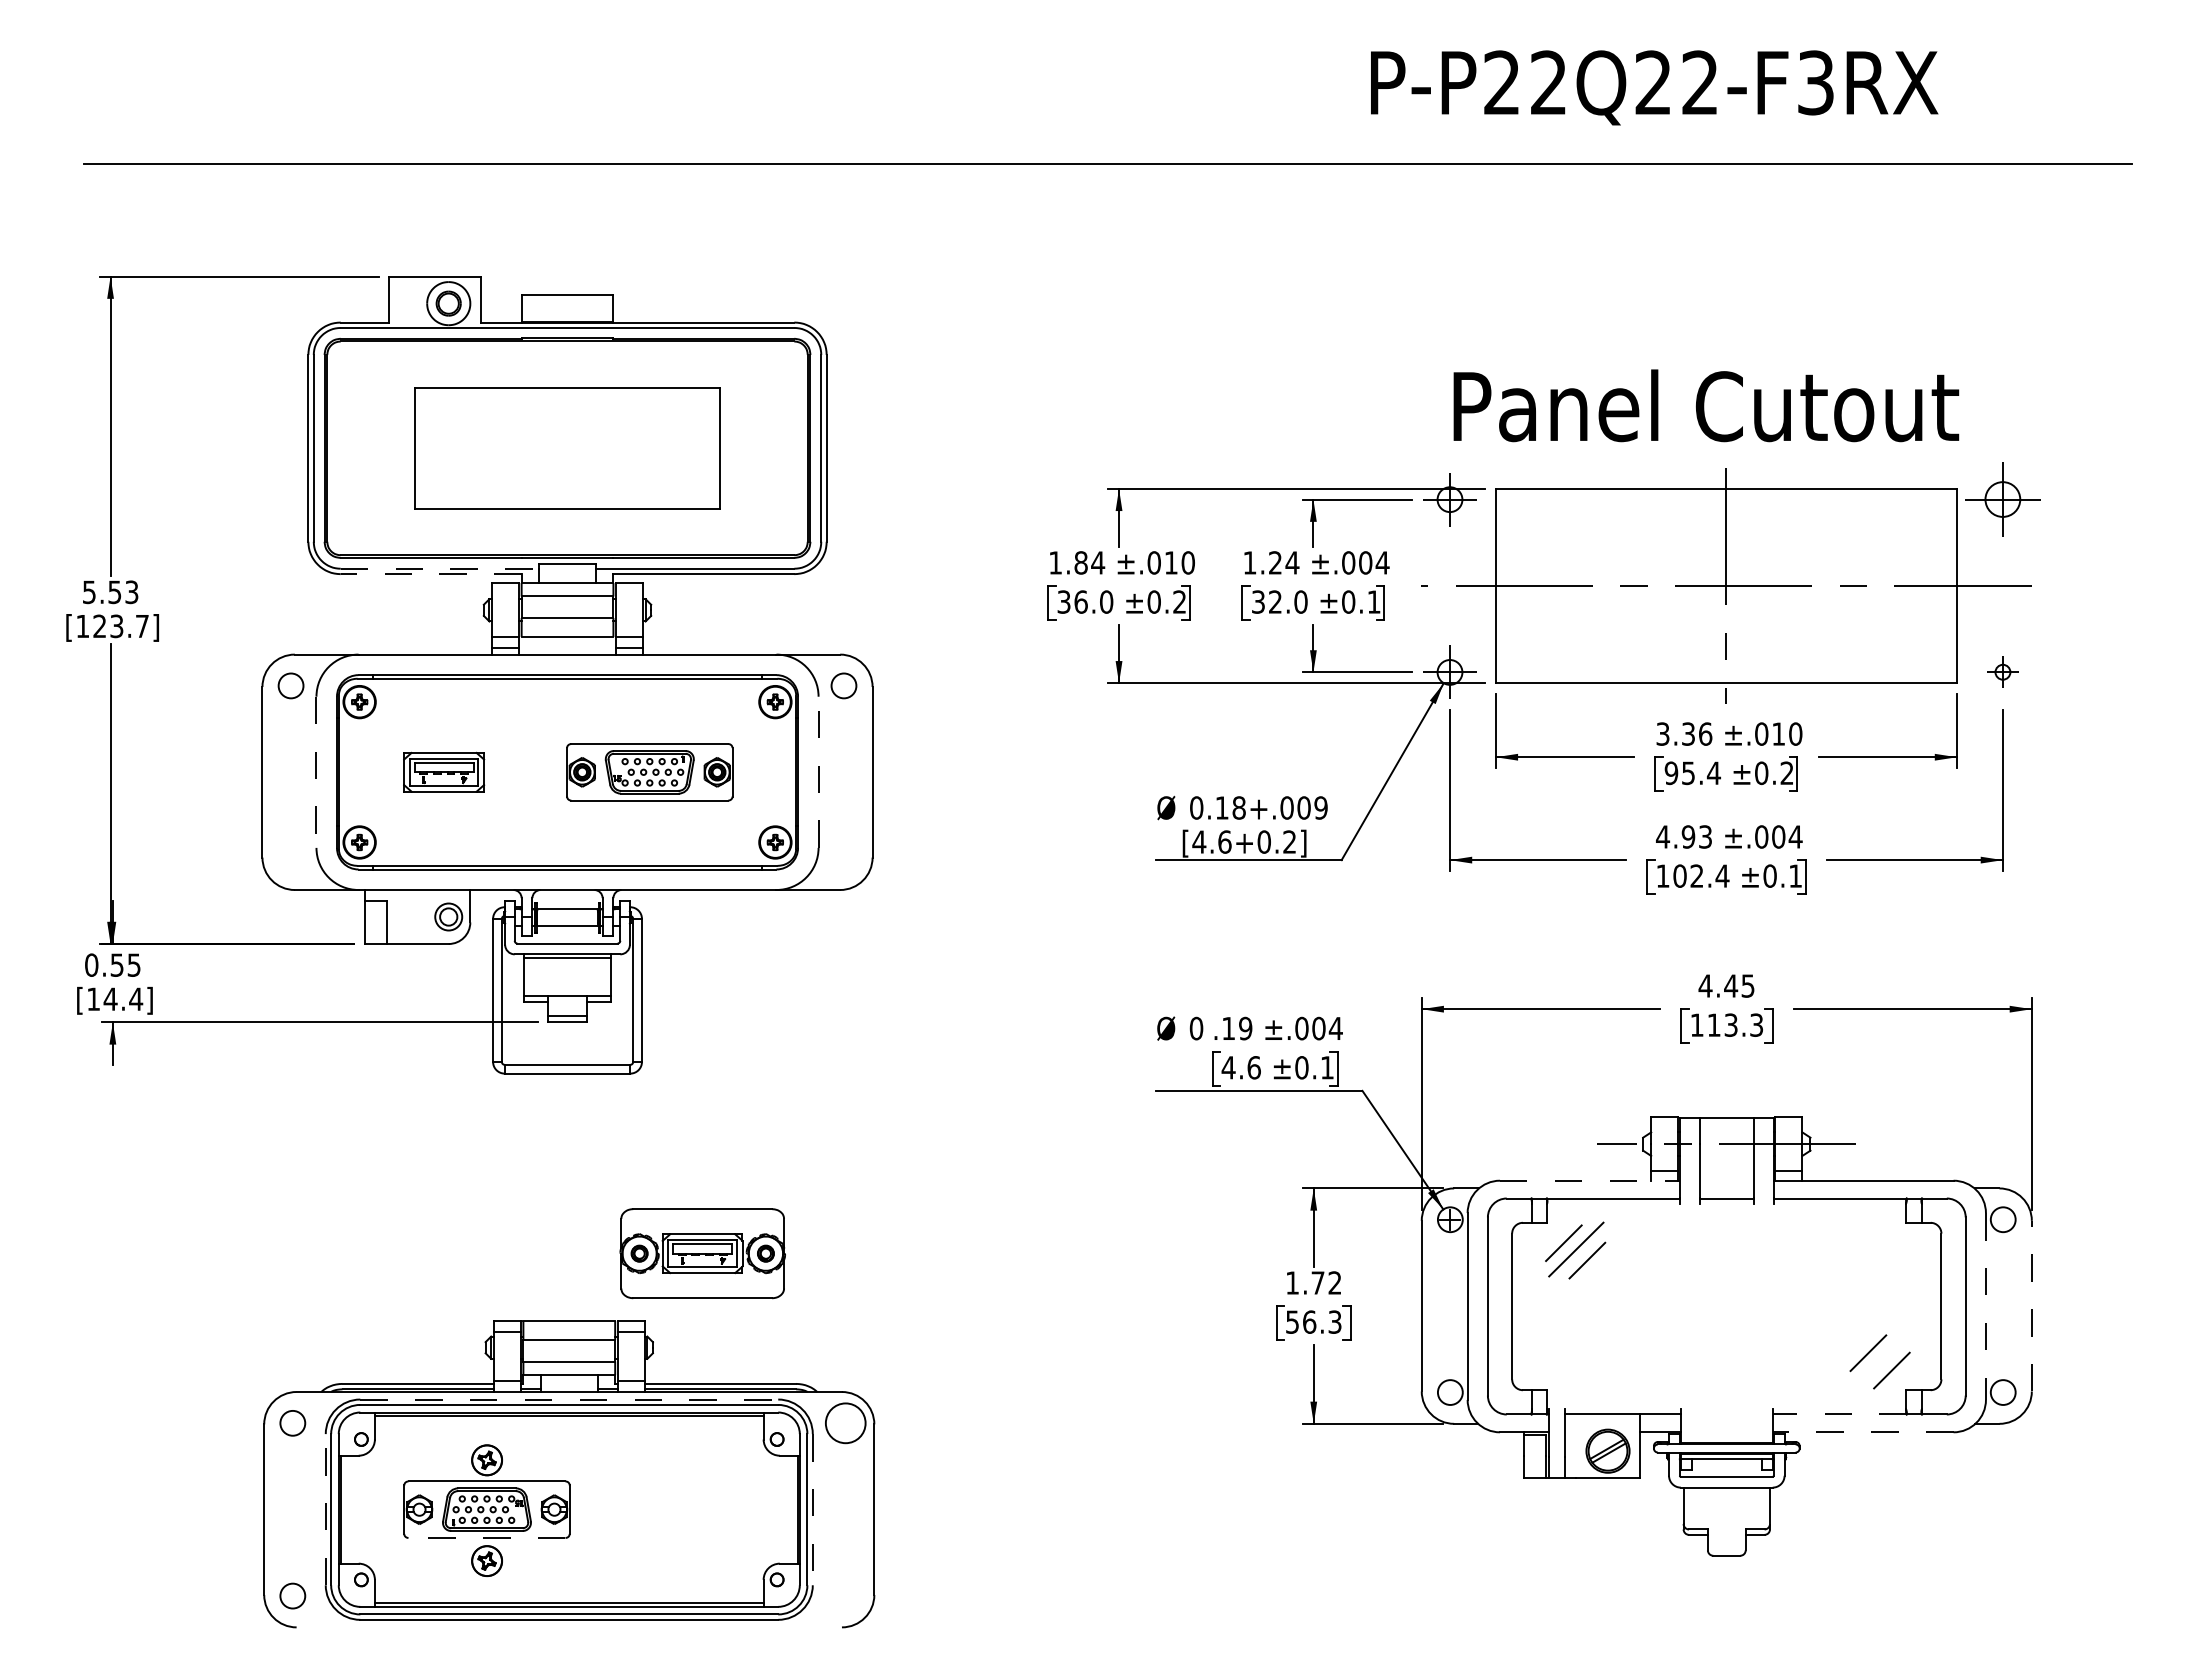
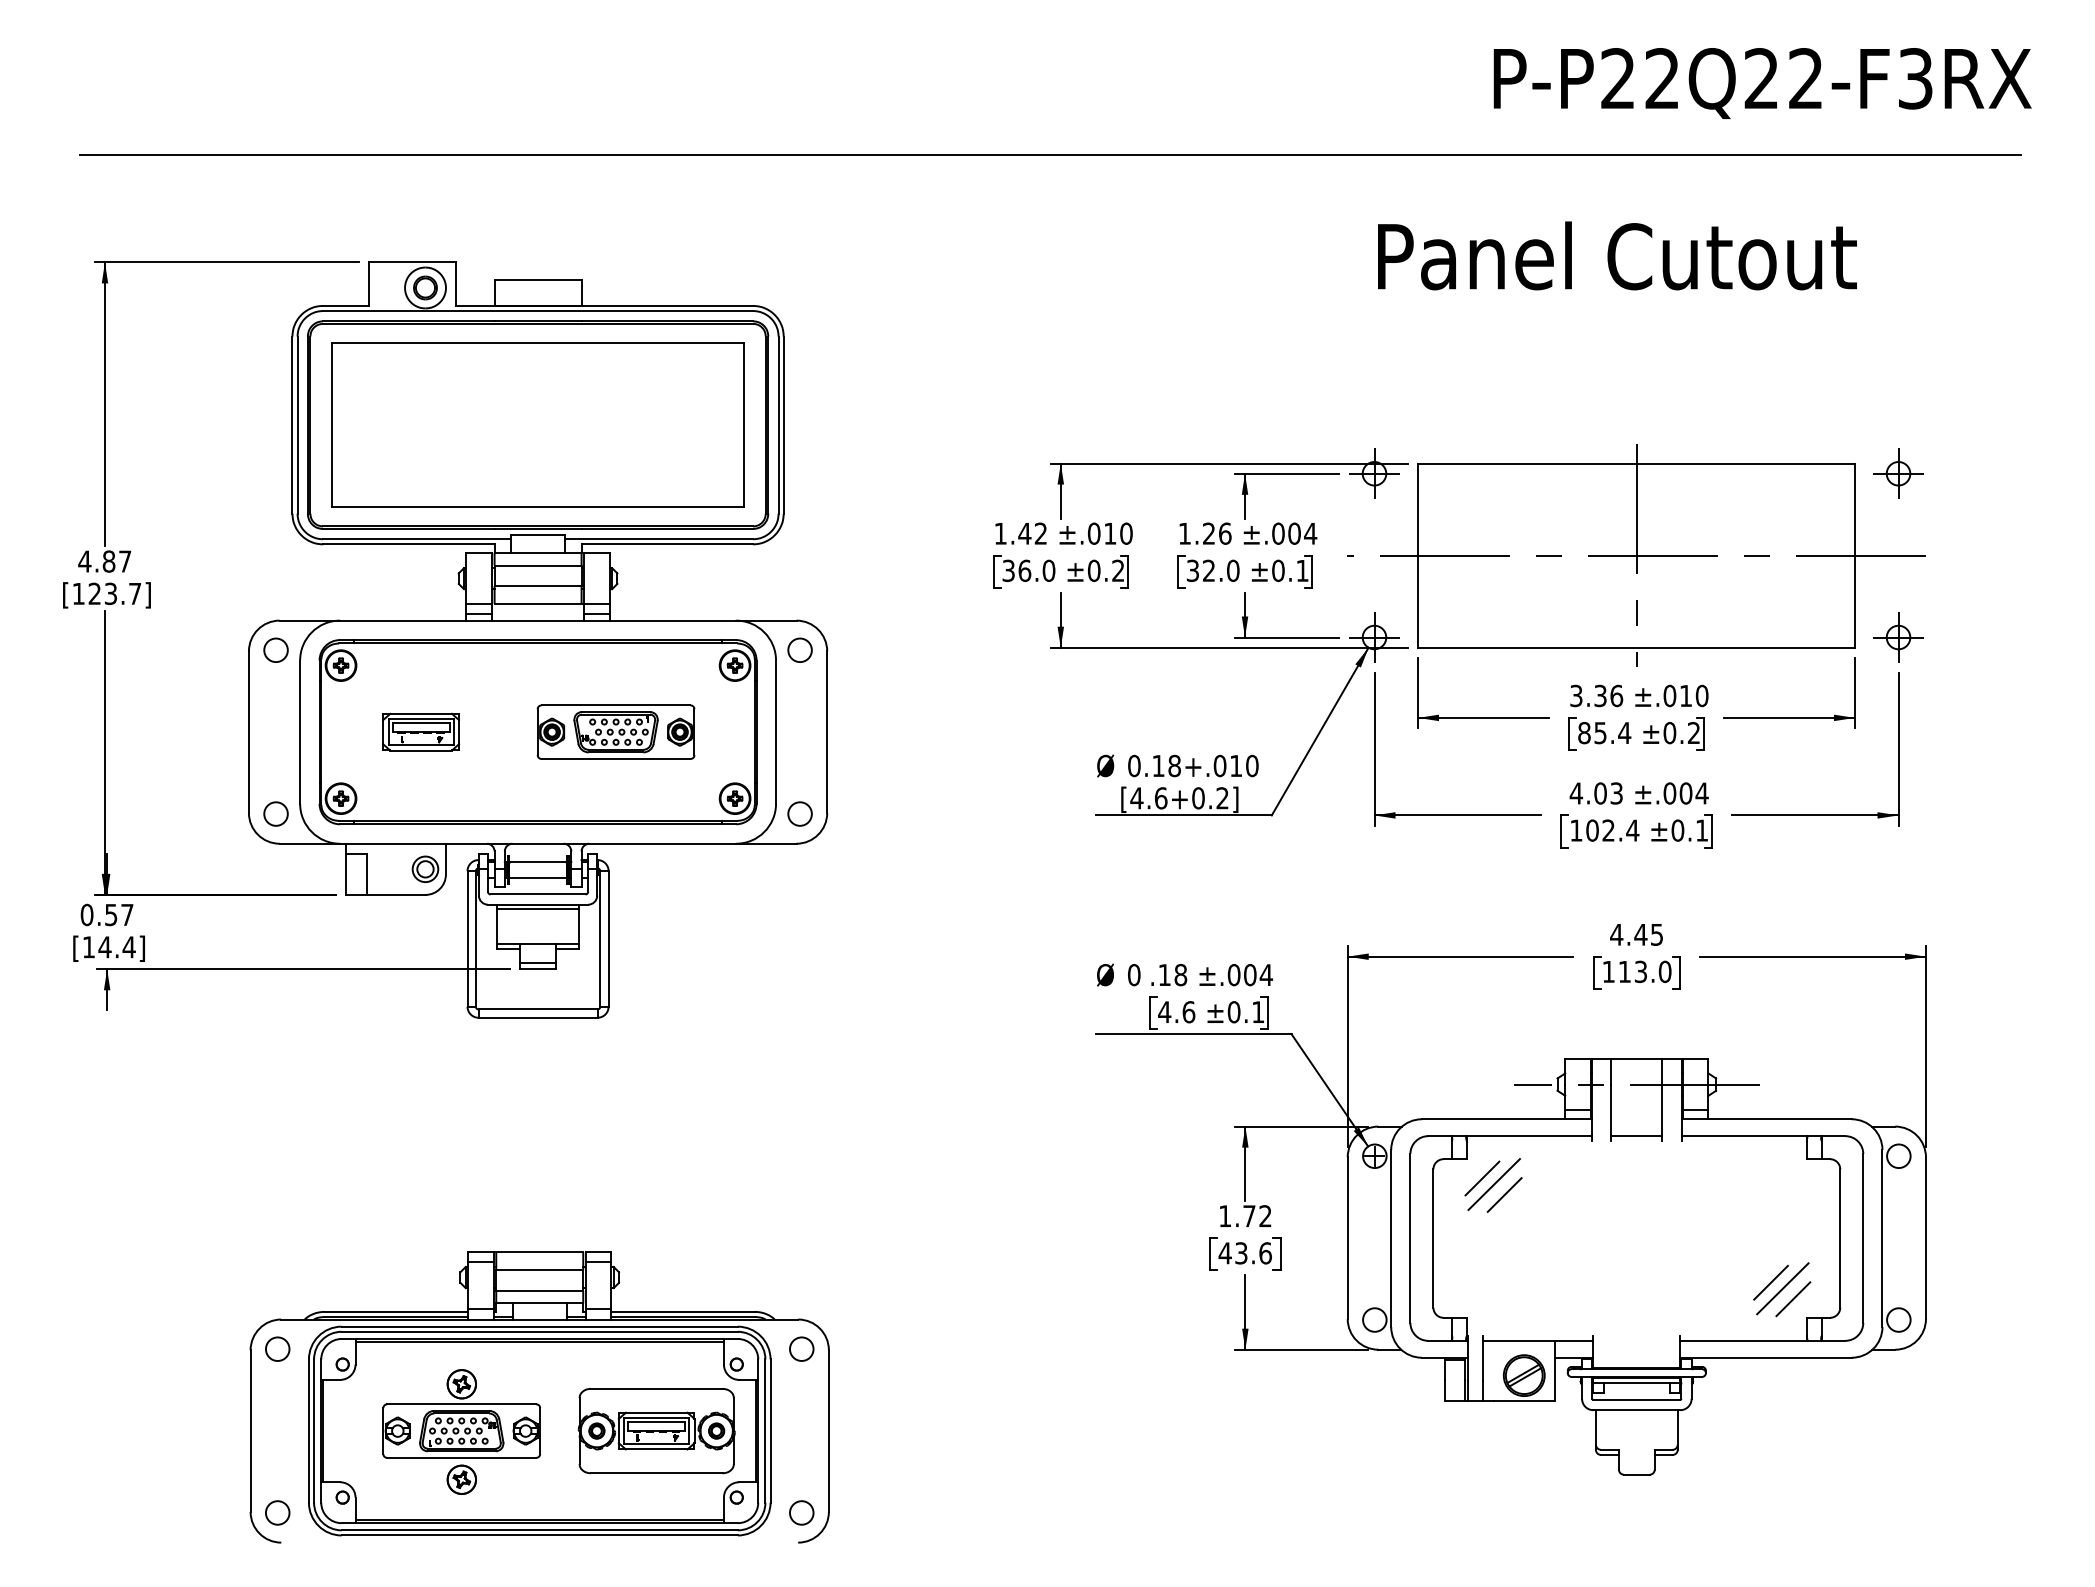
text: (1654, 87) -> (1762, 83), moved
text: (1706, 405) -> (1617, 255), moved
part: (567, 448) -> (538, 425), size x1.43
part: (2002, 499) -> (1898, 473), size x0.71
text: (1089, 562) -> (1032, 533), 1.84 -> 1.42
text: (1292, 562) -> (1225, 533), 1.24 -> 1.26
line: (440, 568) -> (417, 539), dashed -> solid
line: (430, 574) -> (408, 544), dashed -> solid
text: (110, 592) -> (104, 561), 5.53 -> 4.87
part: (2002, 671) -> (1898, 636), size x1.67
line: (316, 772) -> (300, 732), dashed -> solid
line: (818, 772) -> (775, 732), dashed -> solid
text: (1671, 773) -> (1584, 733), 95.4 -> 85.4
text: (1312, 807) -> (1244, 765), 0.18+.009 -> 0.18+.010
text: (1688, 836) -> (1600, 793), 4.93 -> 4.03
circle: (290, 858) -> (275, 813), added
circle: (843, 858) -> (799, 813), added
text: (133, 964) -> (126, 914), 0.55 -> 0.57
text: (1756, 1024) -> (1664, 971), 113.3 -> 113.0
text: (1245, 1028) -> (1180, 975), .19 -> .18
line: (1589, 1180) -> (1506, 1119), dashed -> solid
part: (702, 1253) -> (656, 1430), moved
line: (2031, 1305) -> (1925, 1237), dashed -> solid
line: (1985, 1307) -> (1882, 1239), dashed -> solid
text: (1313, 1321) -> (1245, 1252), 56.3 -> 43.6
line: (1880, 1359) -> (1782, 1288), added
line: (569, 1399) -> (539, 1326), dashed -> solid
line: (1839, 1414) -> (1743, 1340), dashed -> solid
circle: (845, 1422) -> (801, 1348), size x0.62
line: (1862, 1432) -> (1765, 1357), dashed -> solid
line: (325, 1509) -> (308, 1430), dashed -> solid
line: (812, 1509) -> (770, 1430), dashed -> solid
line: (486, 1537) -> (461, 1457), dashed -> solid
circle: (845, 1595) -> (801, 1512), added

